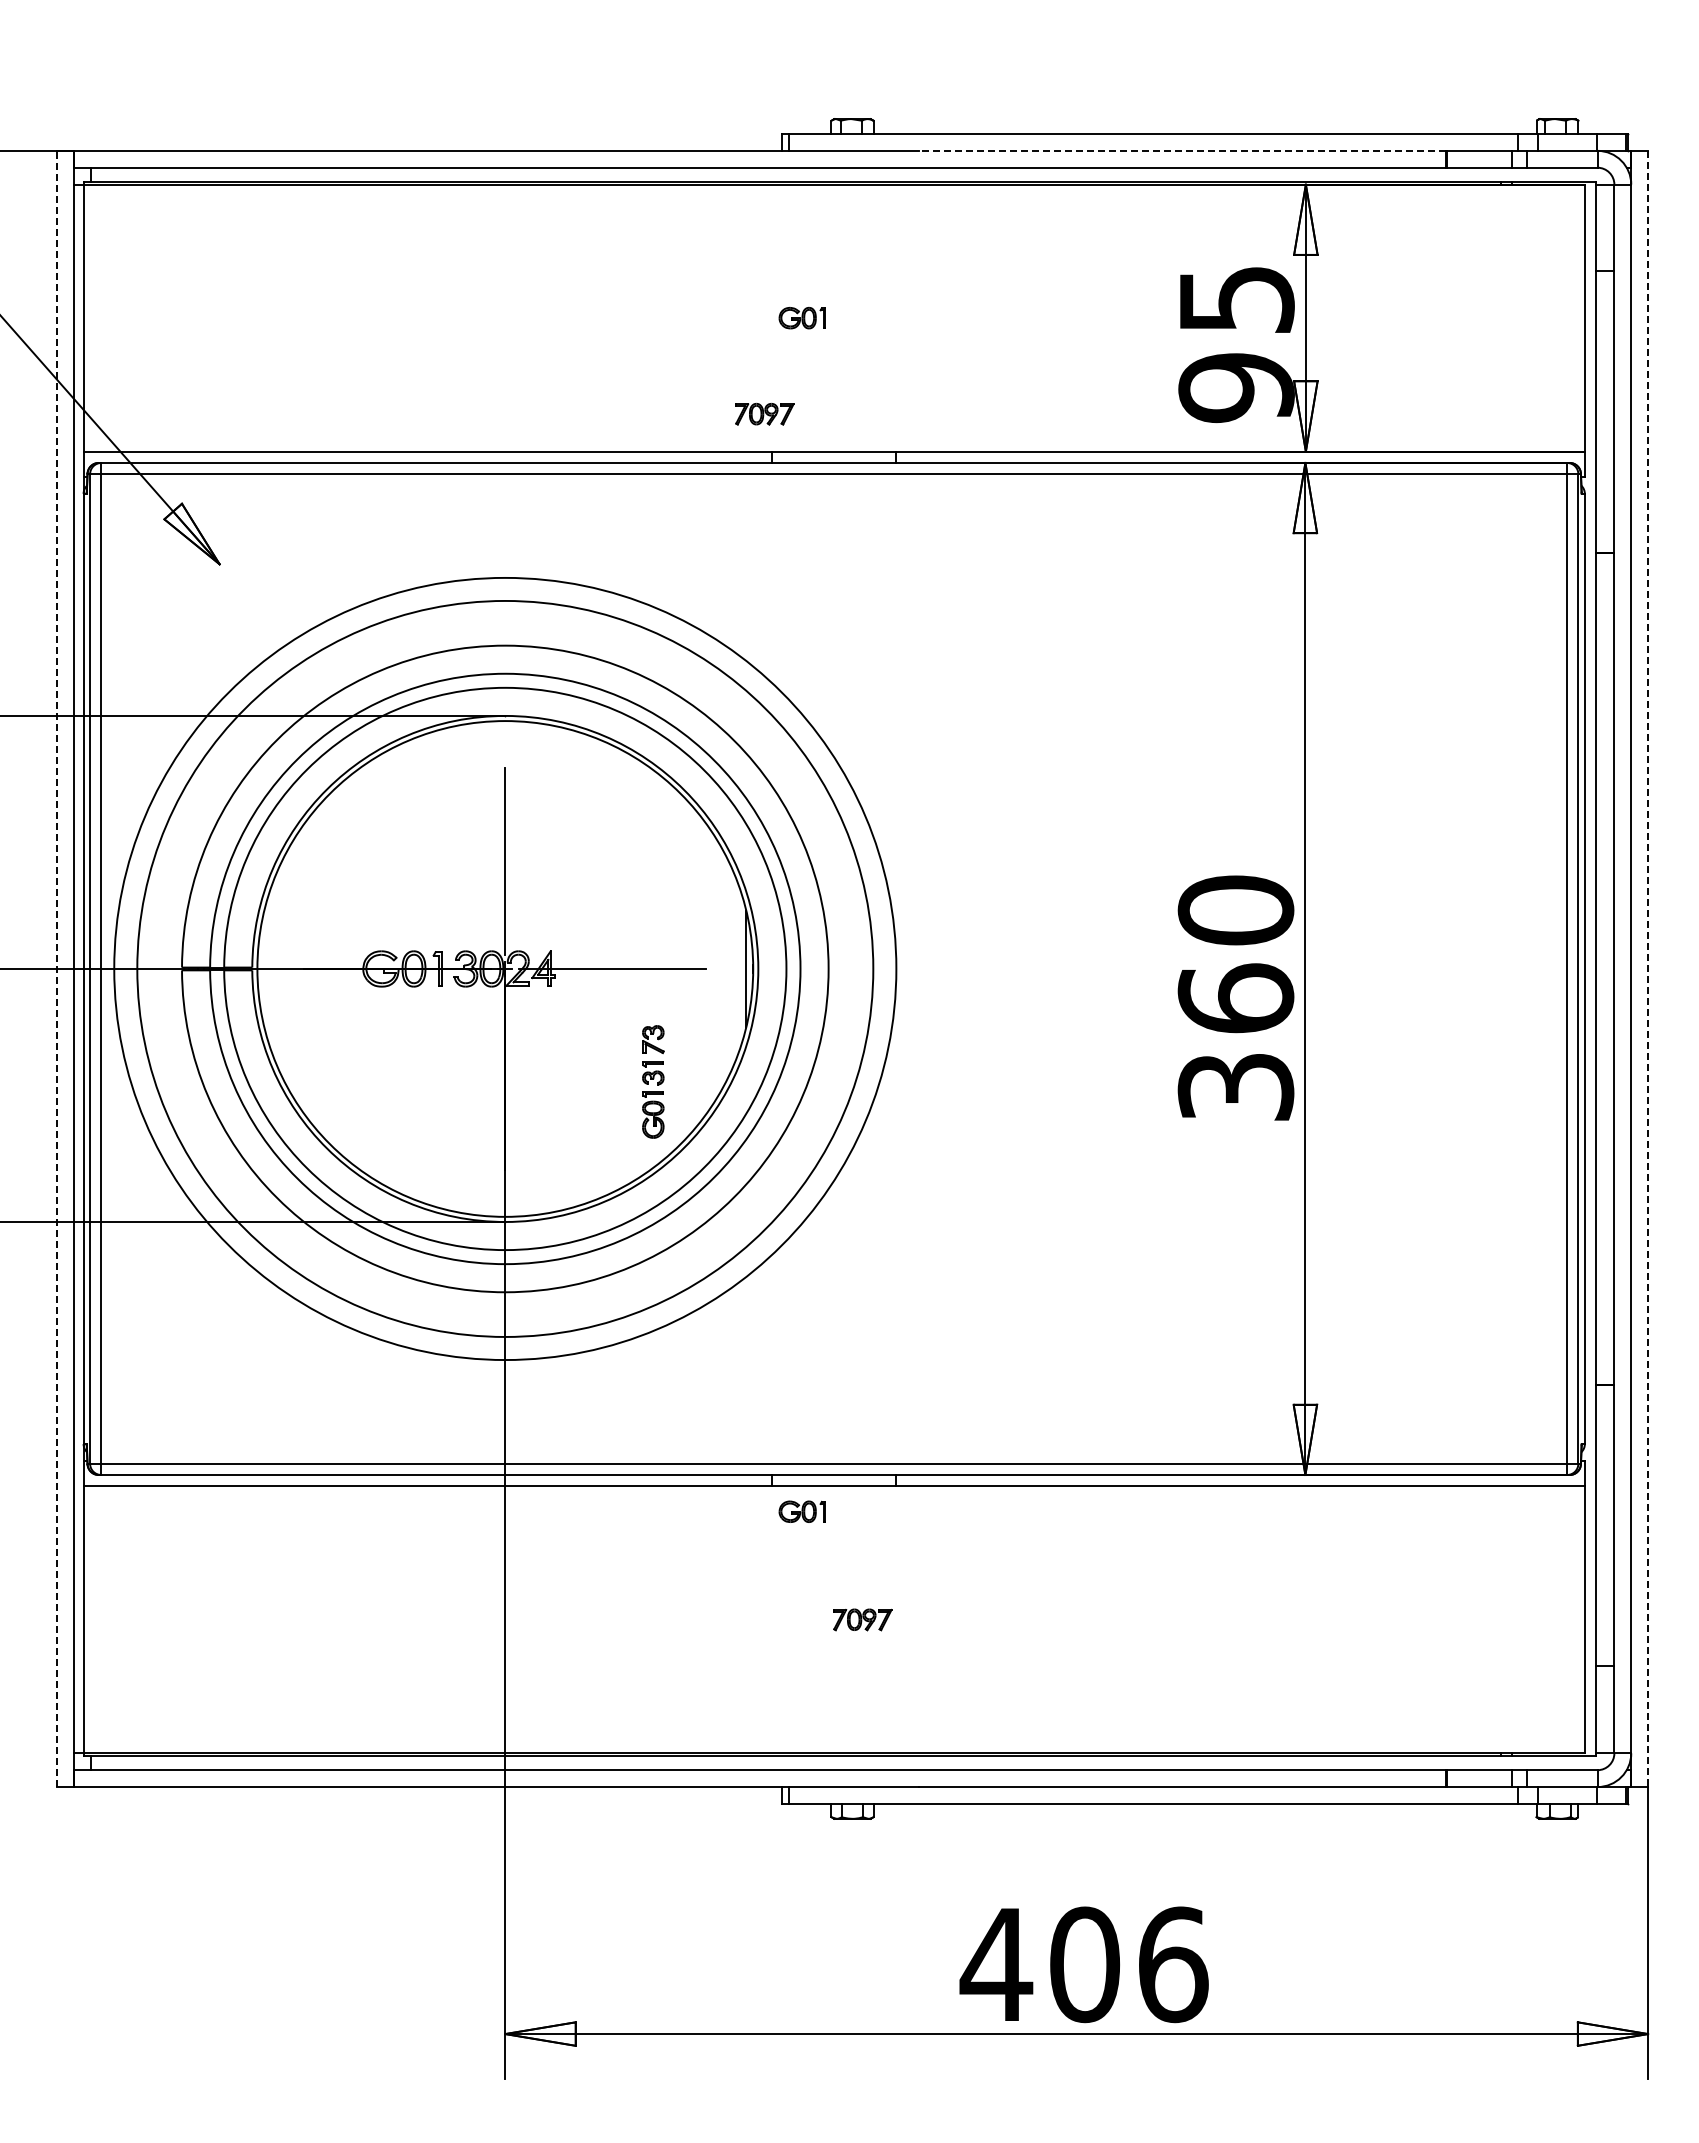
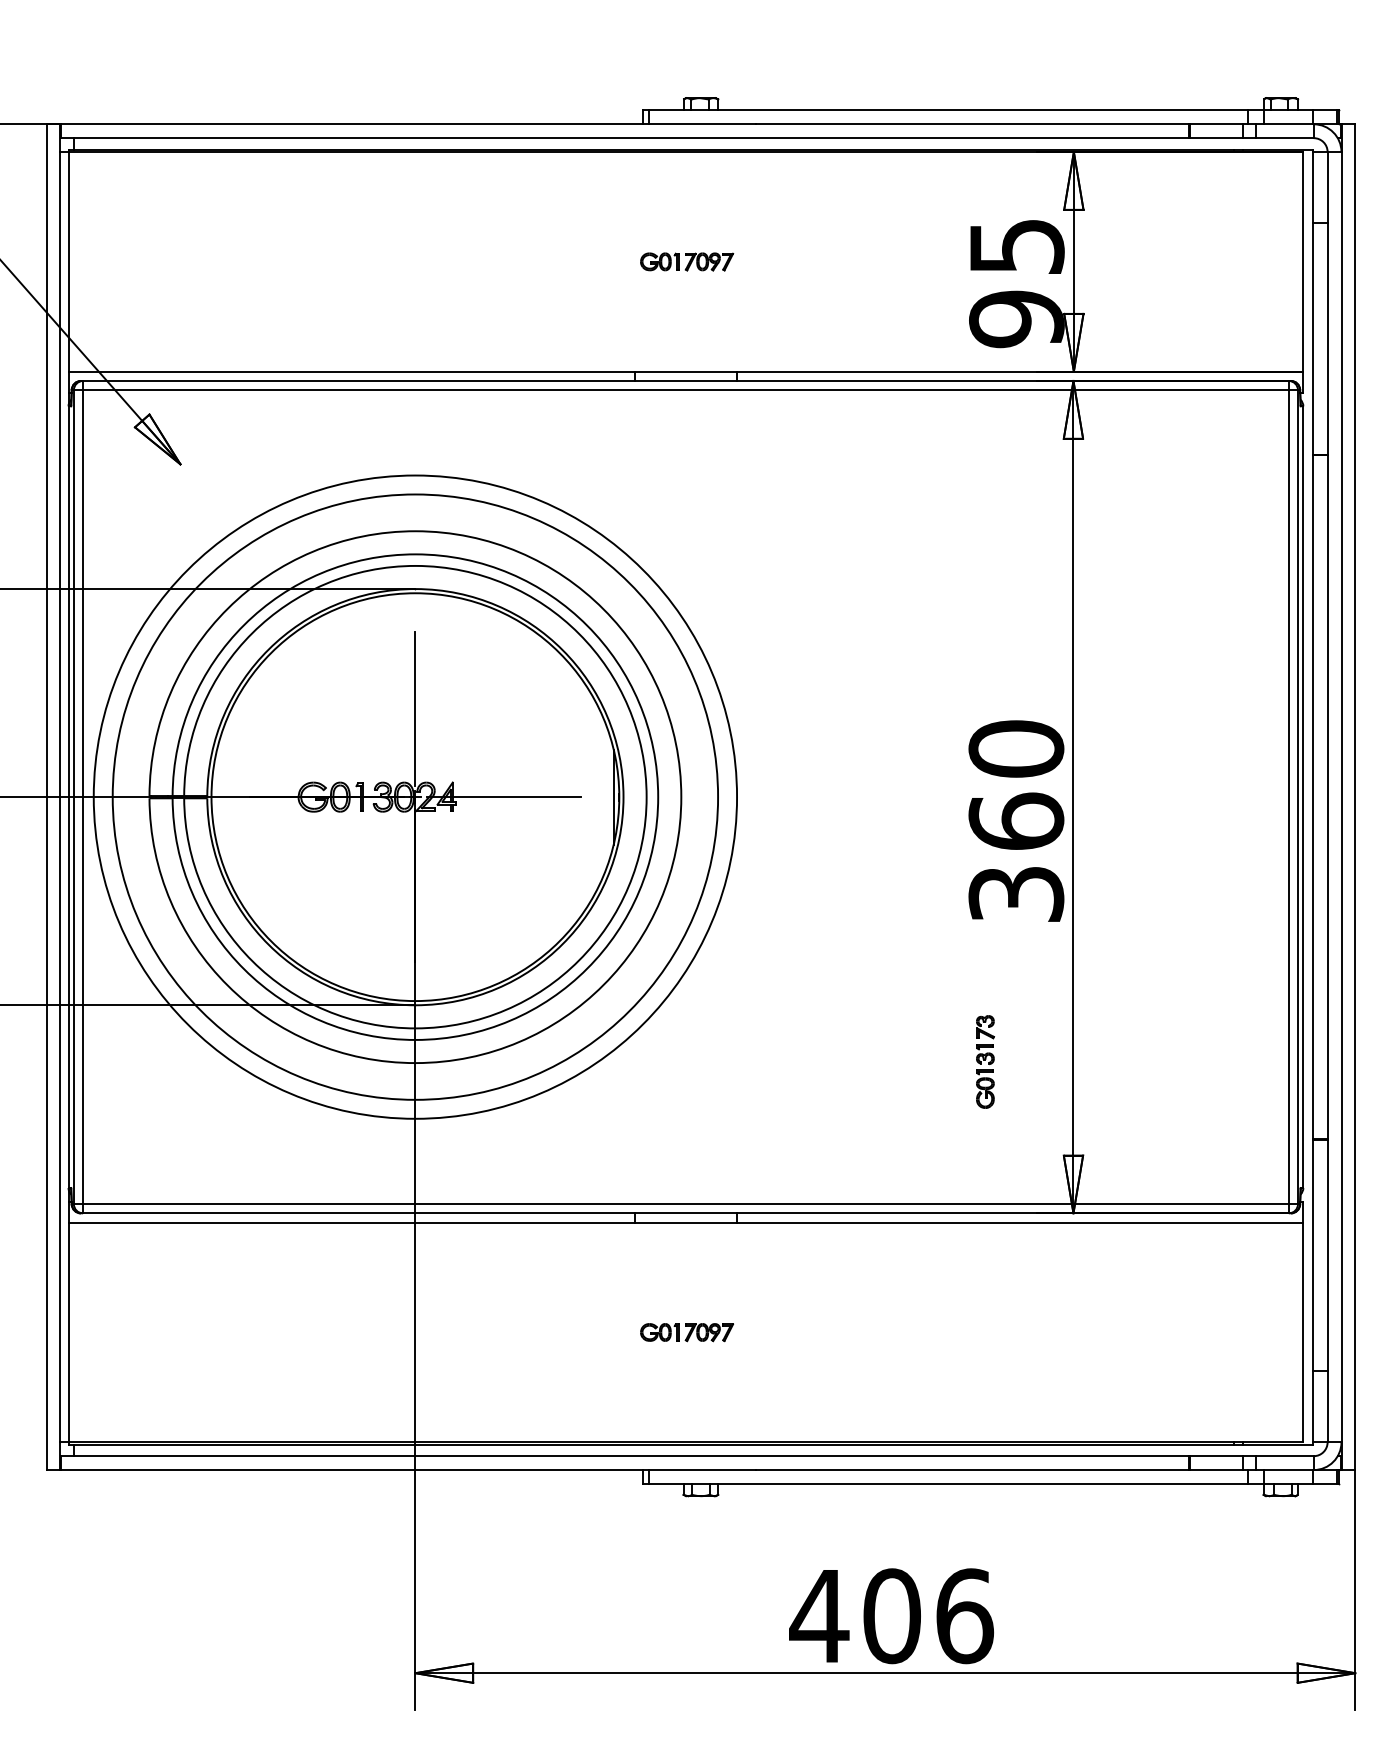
line: (1181, 150) -> (971, 123), dashed -> solid
part: (764, 413) -> (709, 261), moved
line: (56, 968) -> (46, 796), dashed -> solid
line: (1648, 969) -> (1355, 797), dashed -> solid
part: (653, 1081) -> (985, 1061), moved
part: (801, 1511) -> (659, 1332), moved

